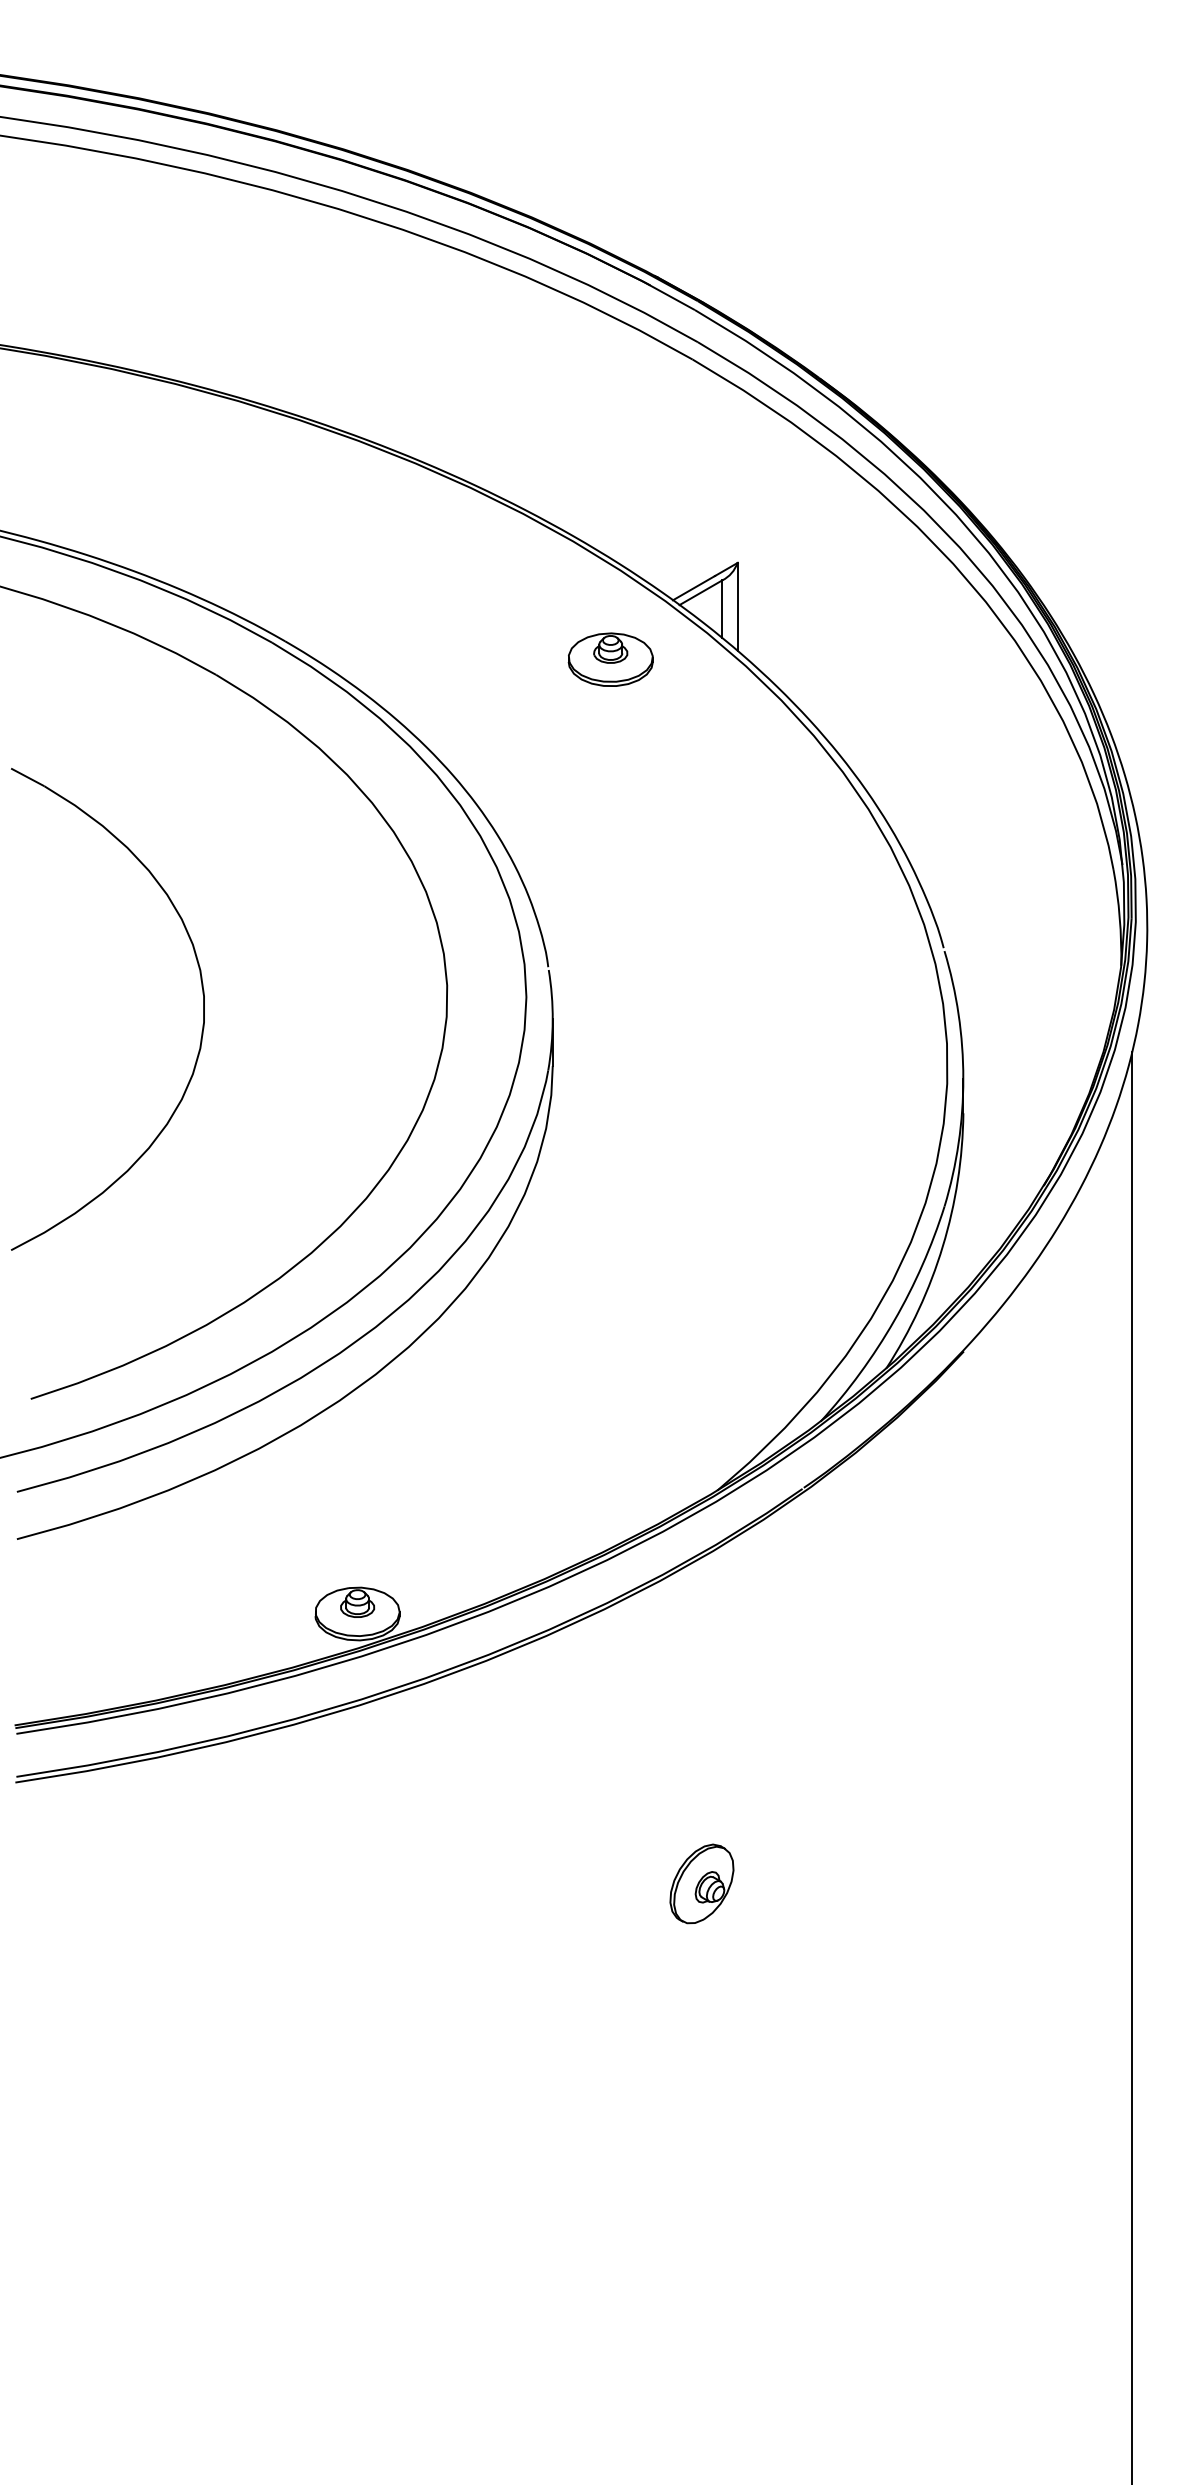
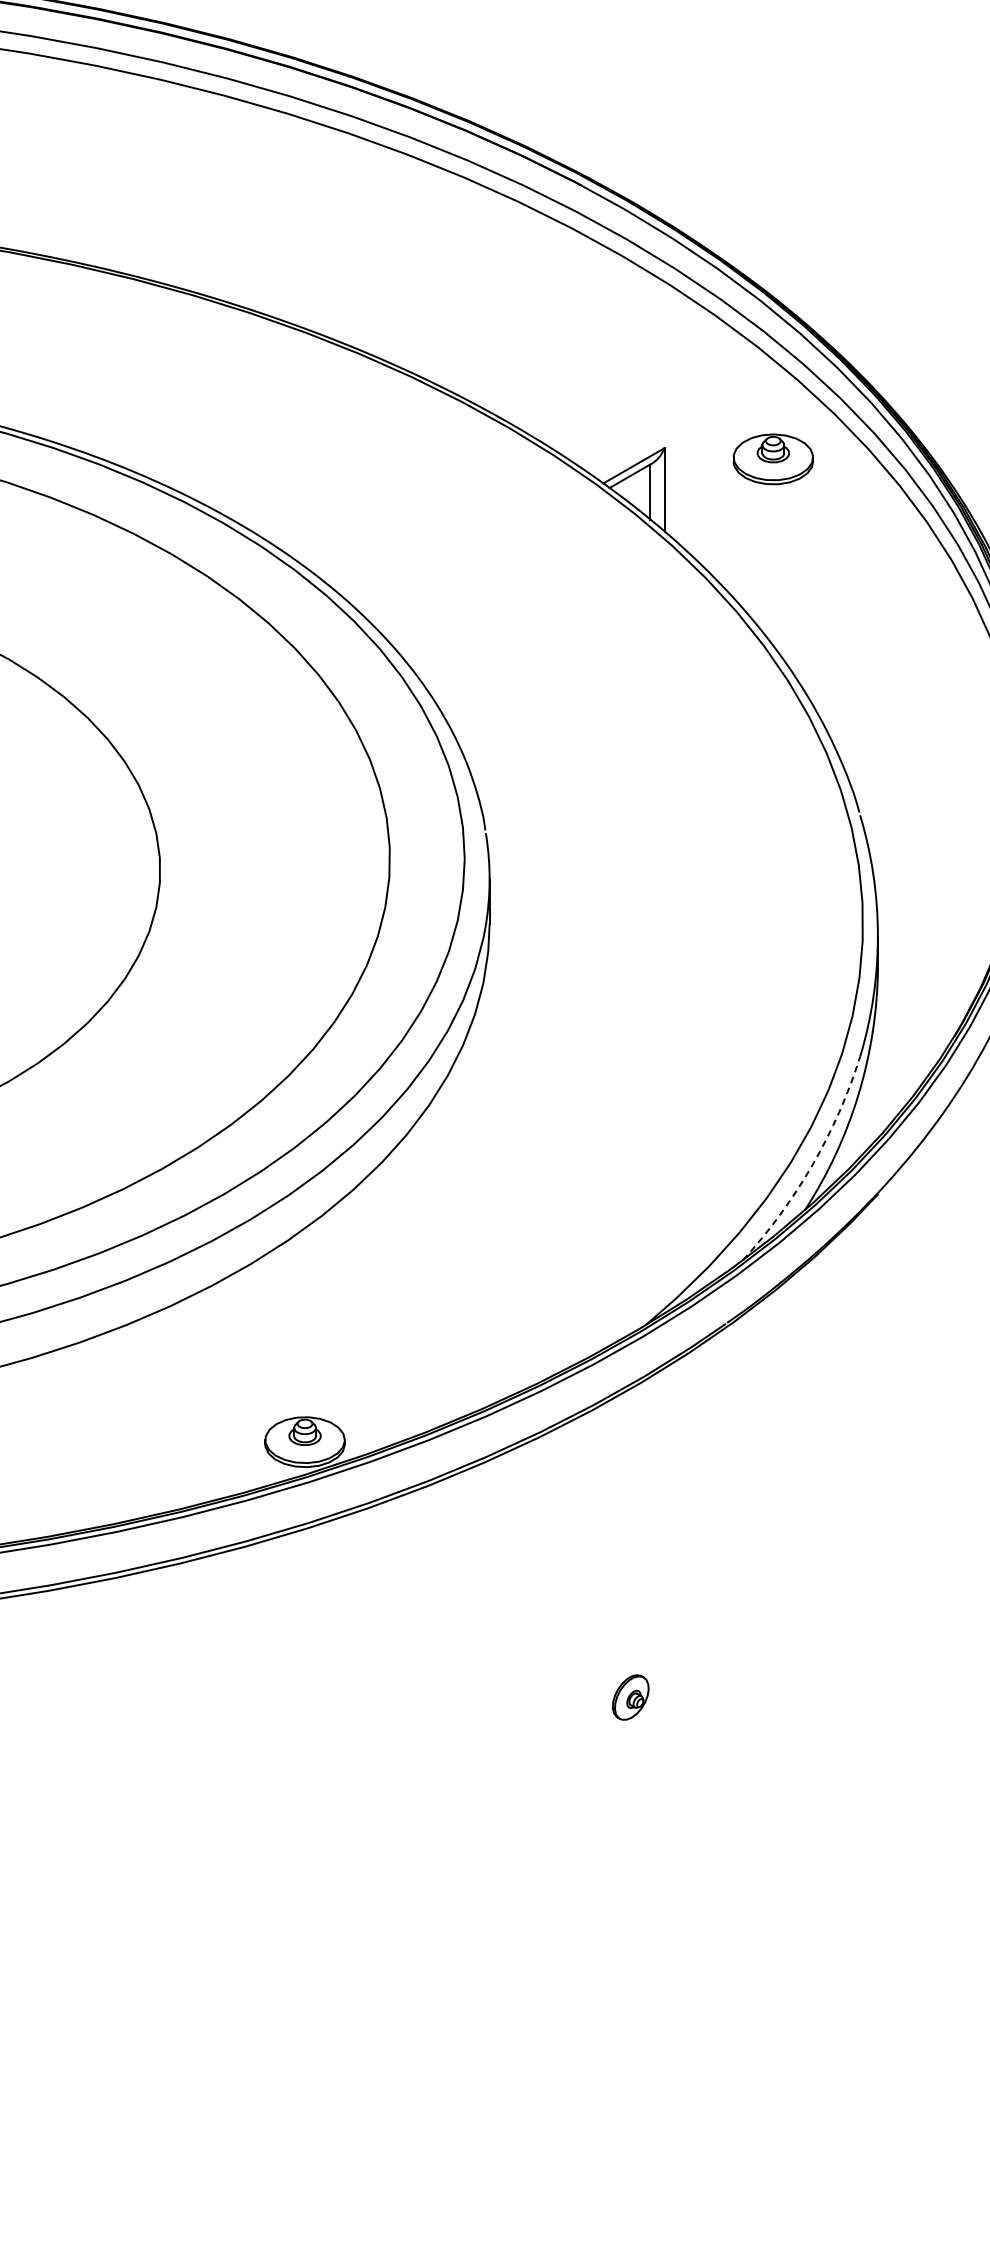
part: (610, 659) -> (773, 459), moved
arc: (894, 1320) -> (812, 1164), solid -> dashed
part: (701, 1883) -> (630, 1697), size x0.6

